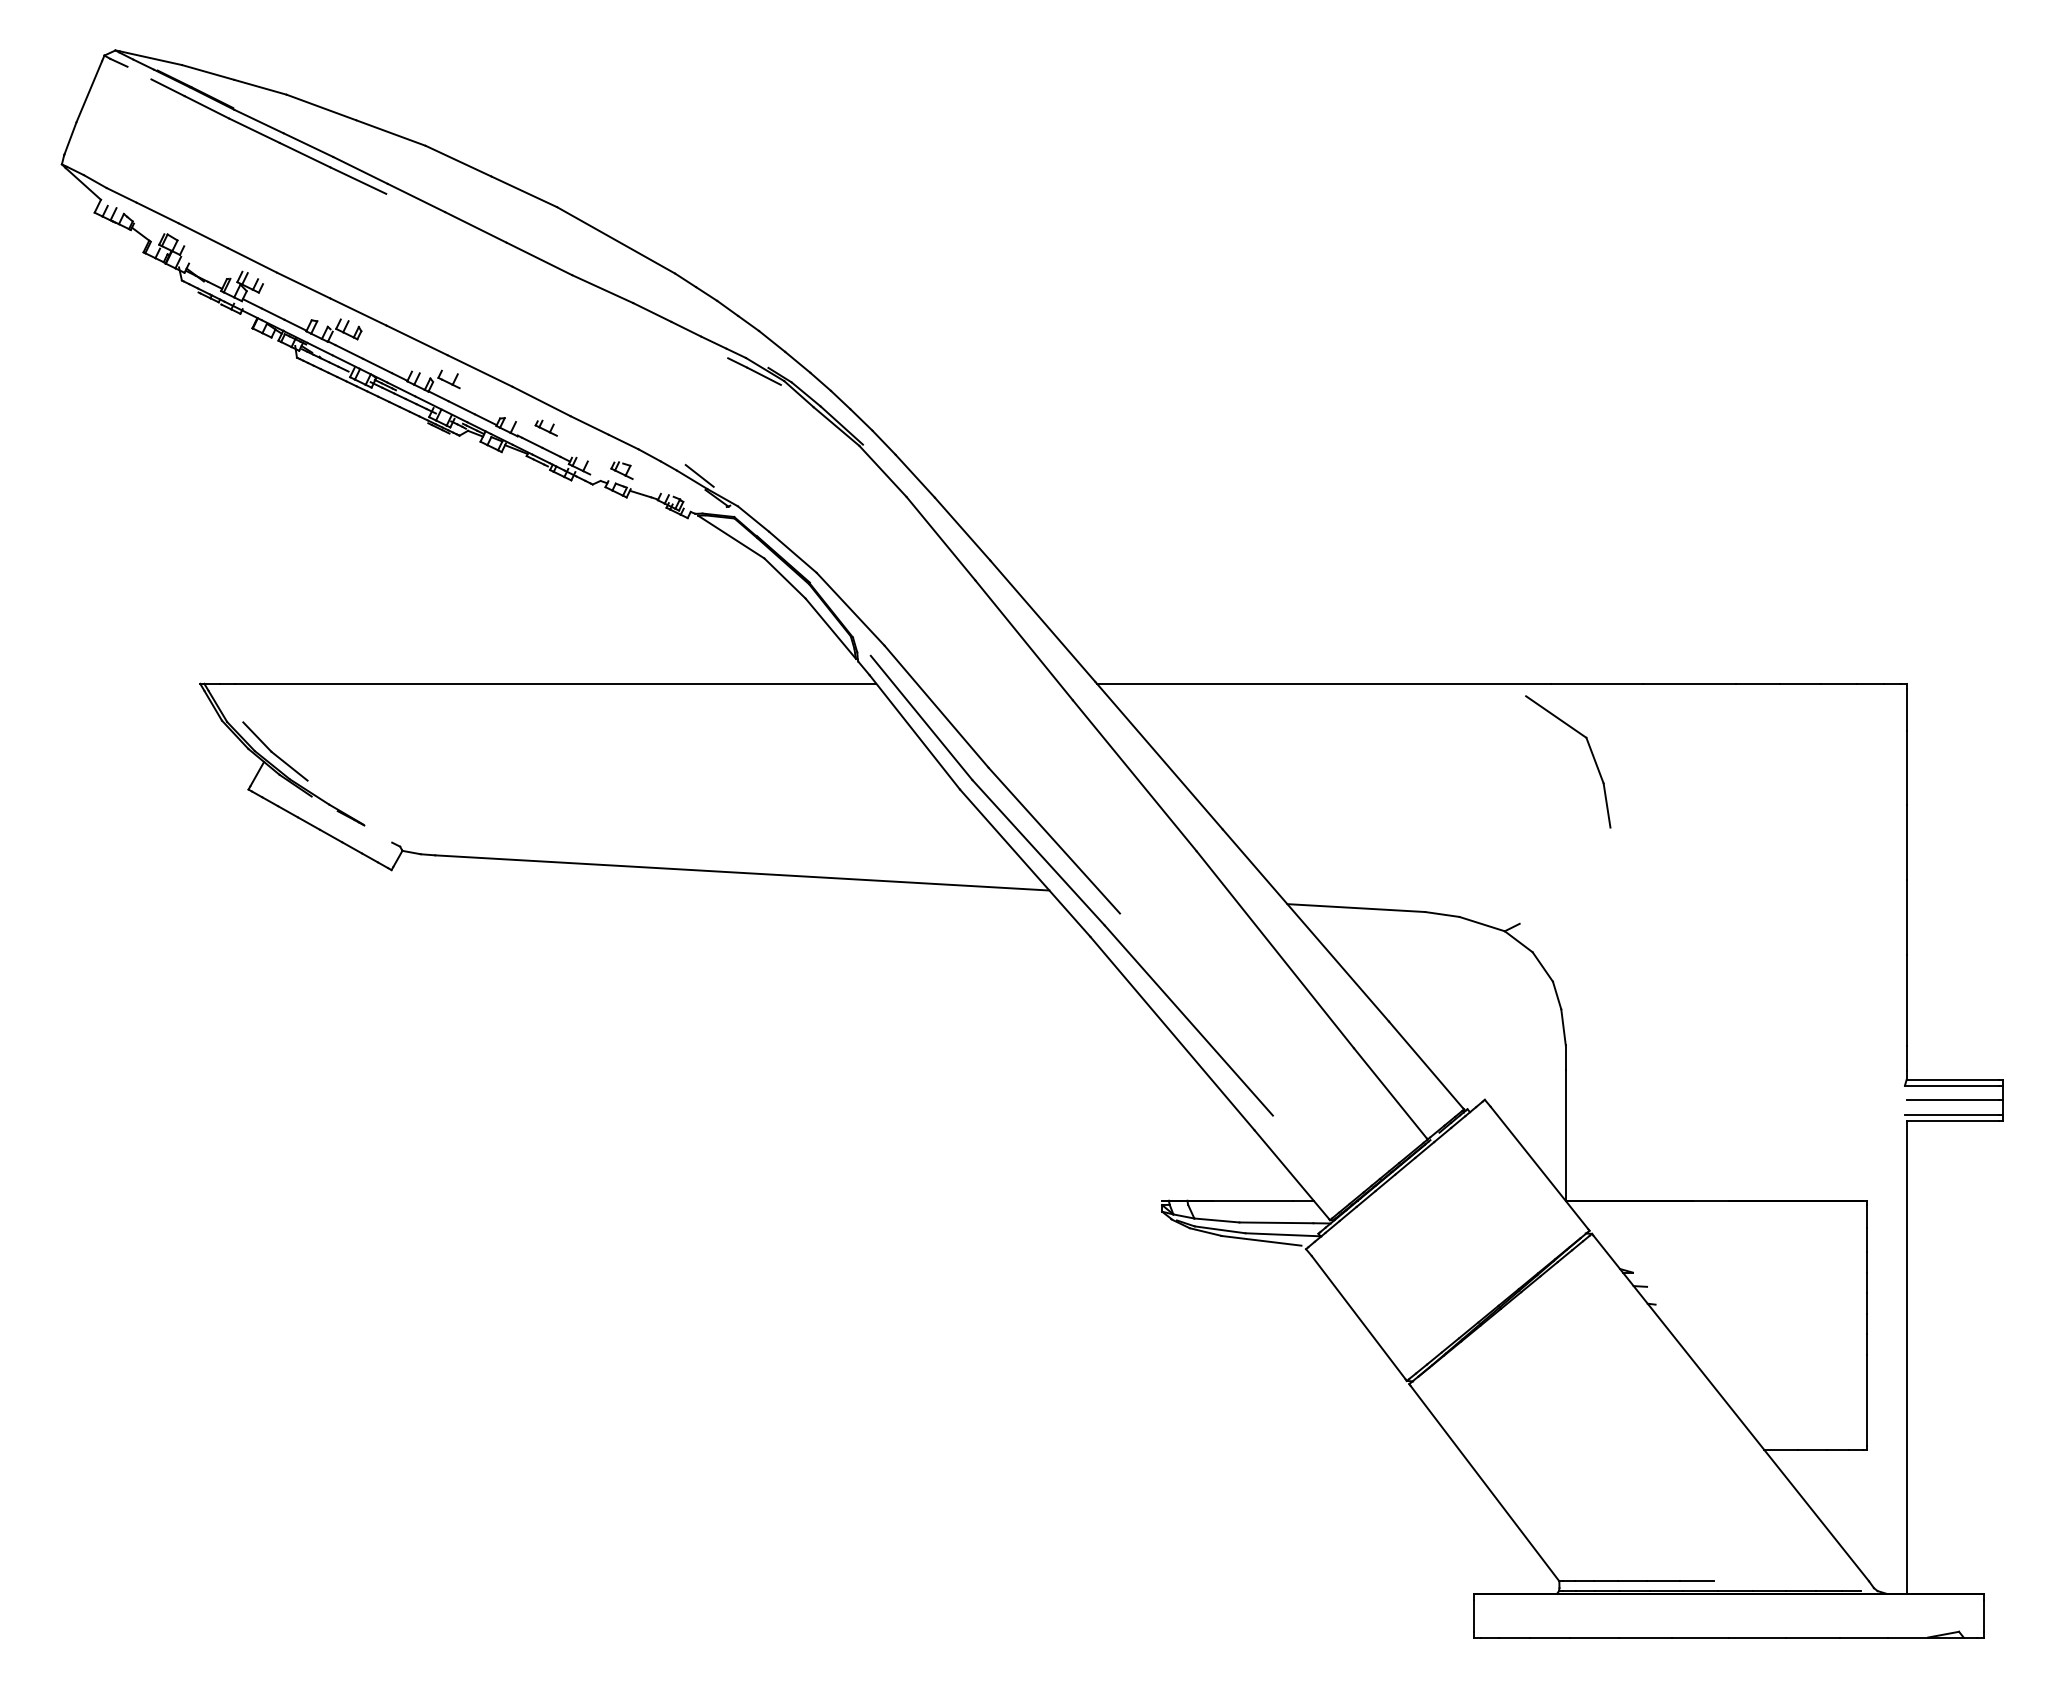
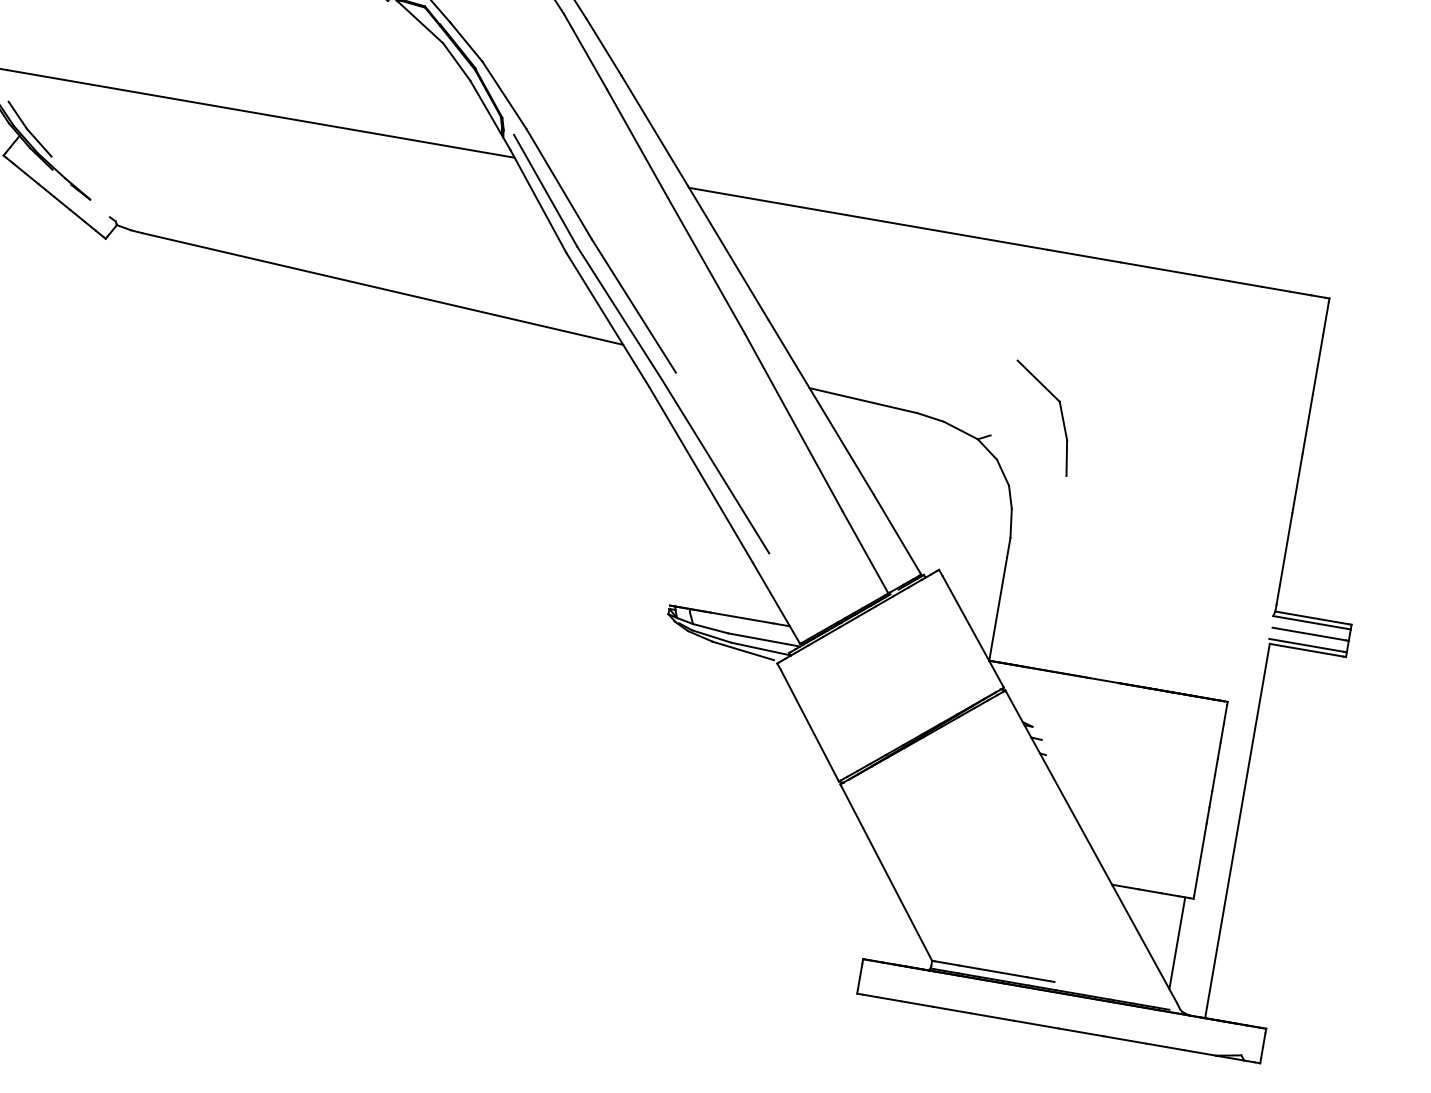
part: (1591, 754) -> (1061, 415), moved
line: (1856, 1507) -> (1177, 943), added

